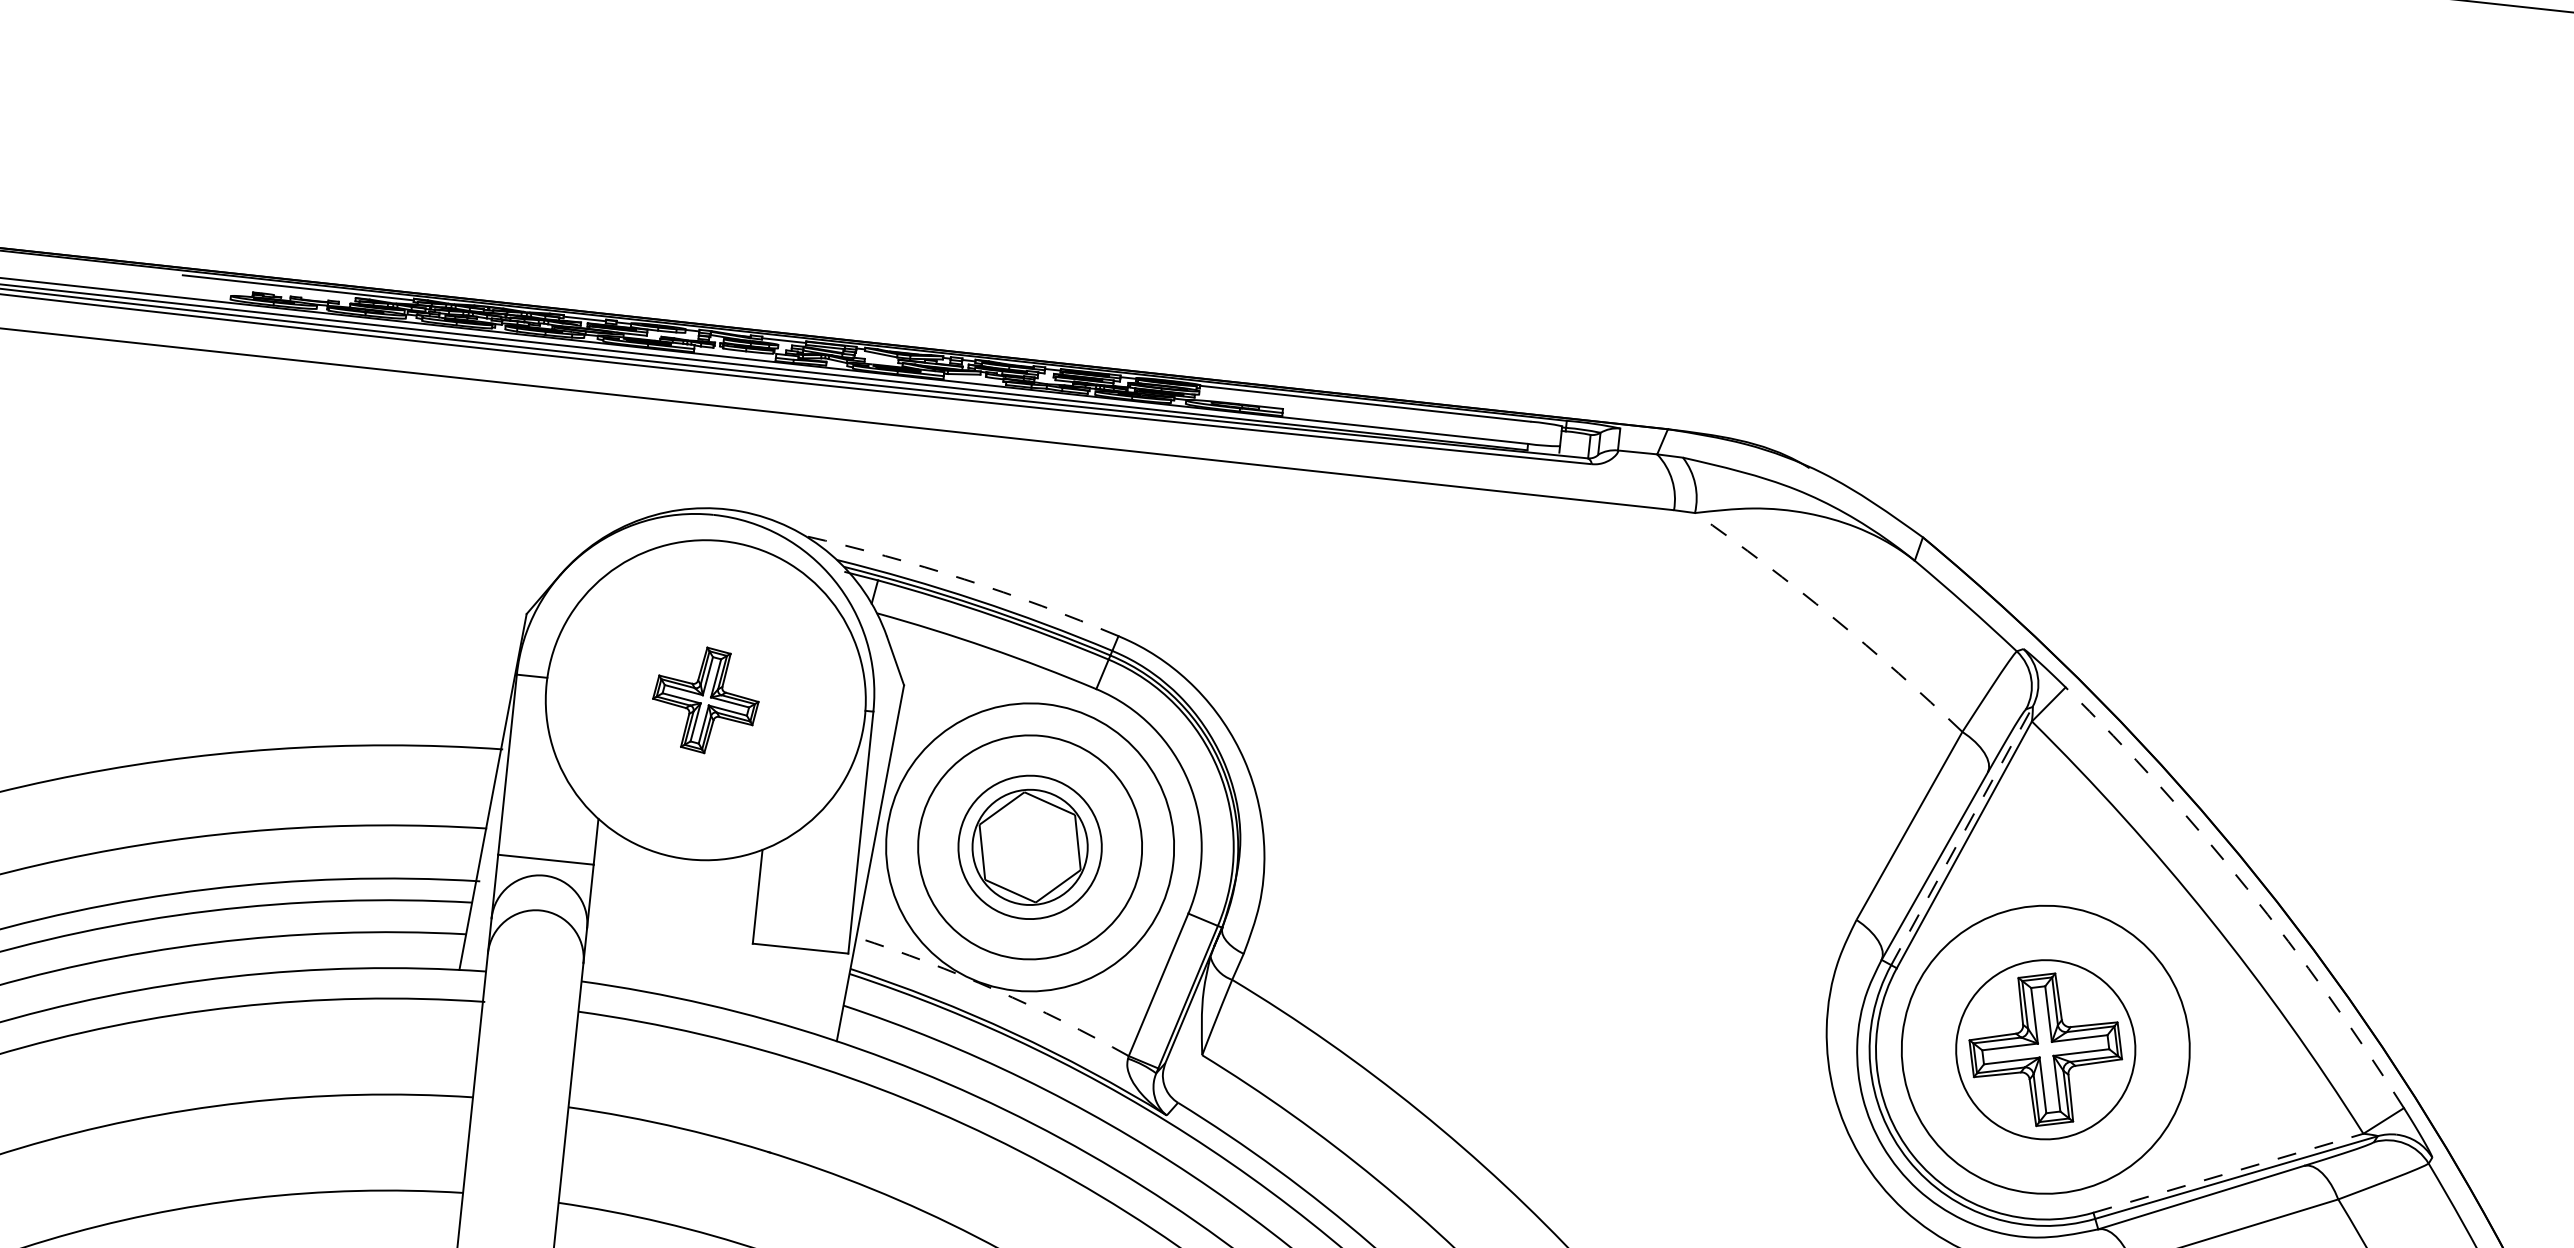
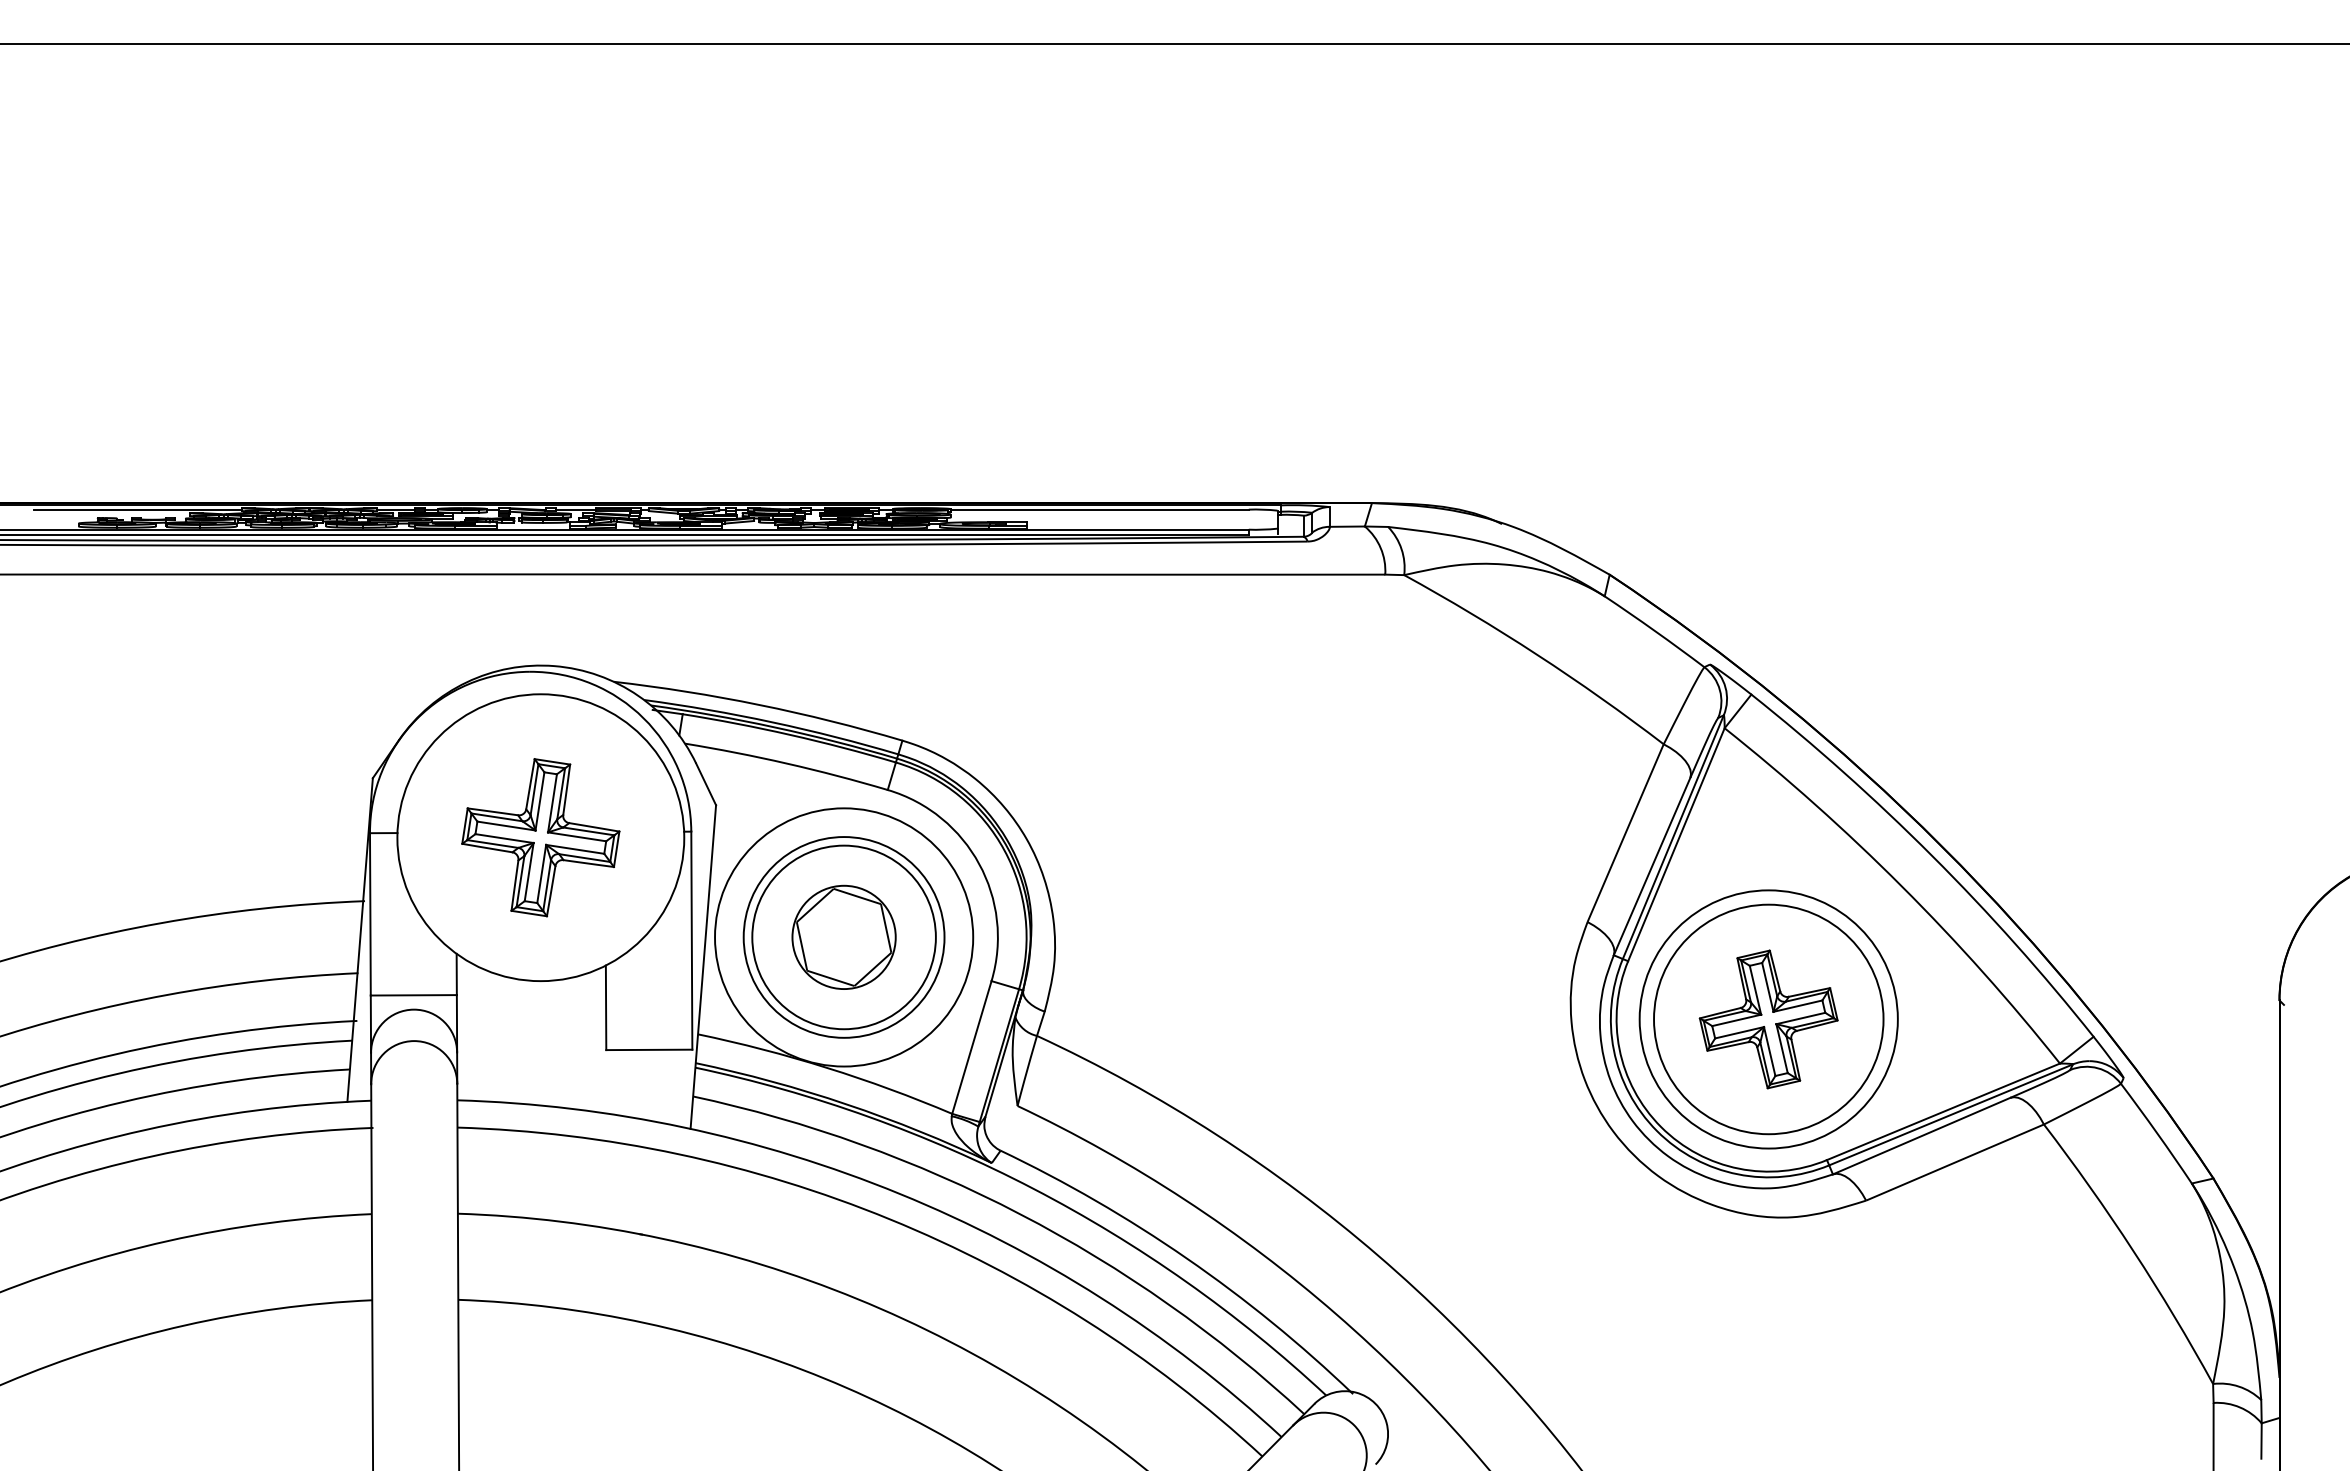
arc: (964, 578) -> (759, 704), dashed -> solid
arc: (1833, 617) -> (1537, 654), dashed -> solid
part: (705, 699) -> (540, 837), size x1.67
line: (1962, 836) -> (1673, 837), dashed -> solid
circle: (1029, 847) -> (843, 937), size x1.43
arc: (2247, 887) -> (1932, 855), dashed -> solid
arc: (996, 989) -> (827, 1067), dashed -> solid
circle: (2045, 1049) -> (1768, 1019), size x1.43
line: (2228, 1172) -> (1943, 1111), dashed -> solid

